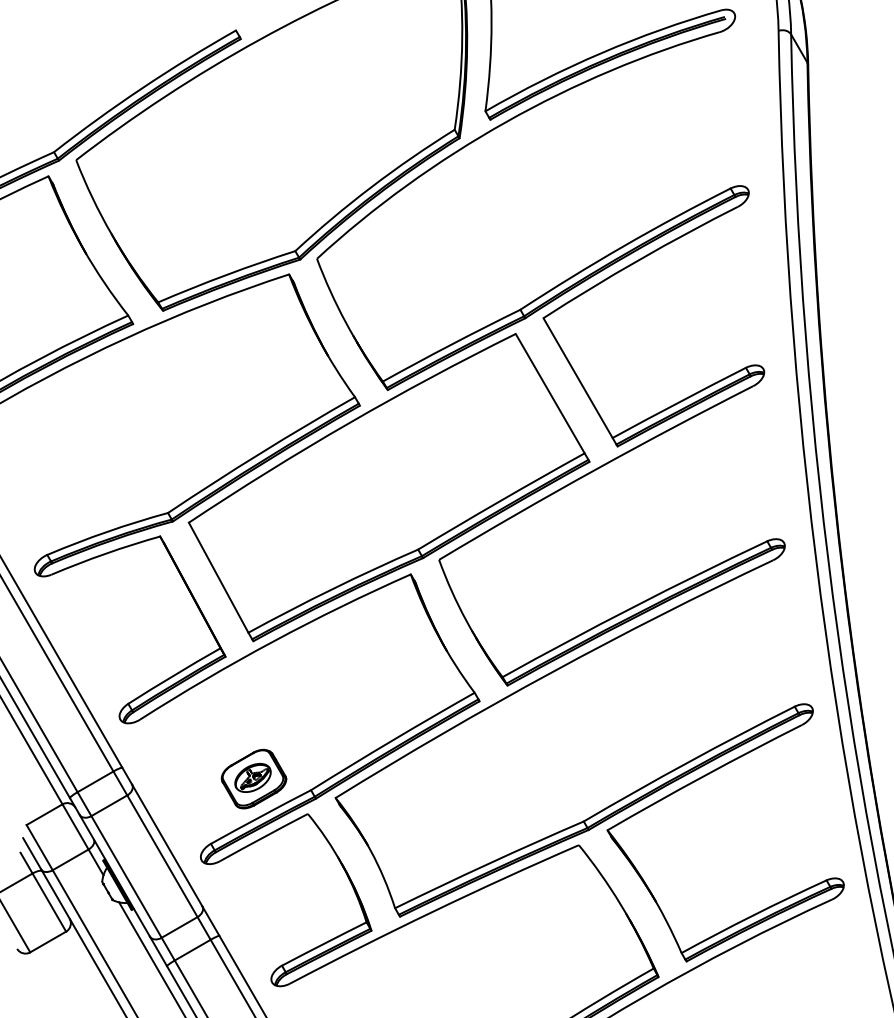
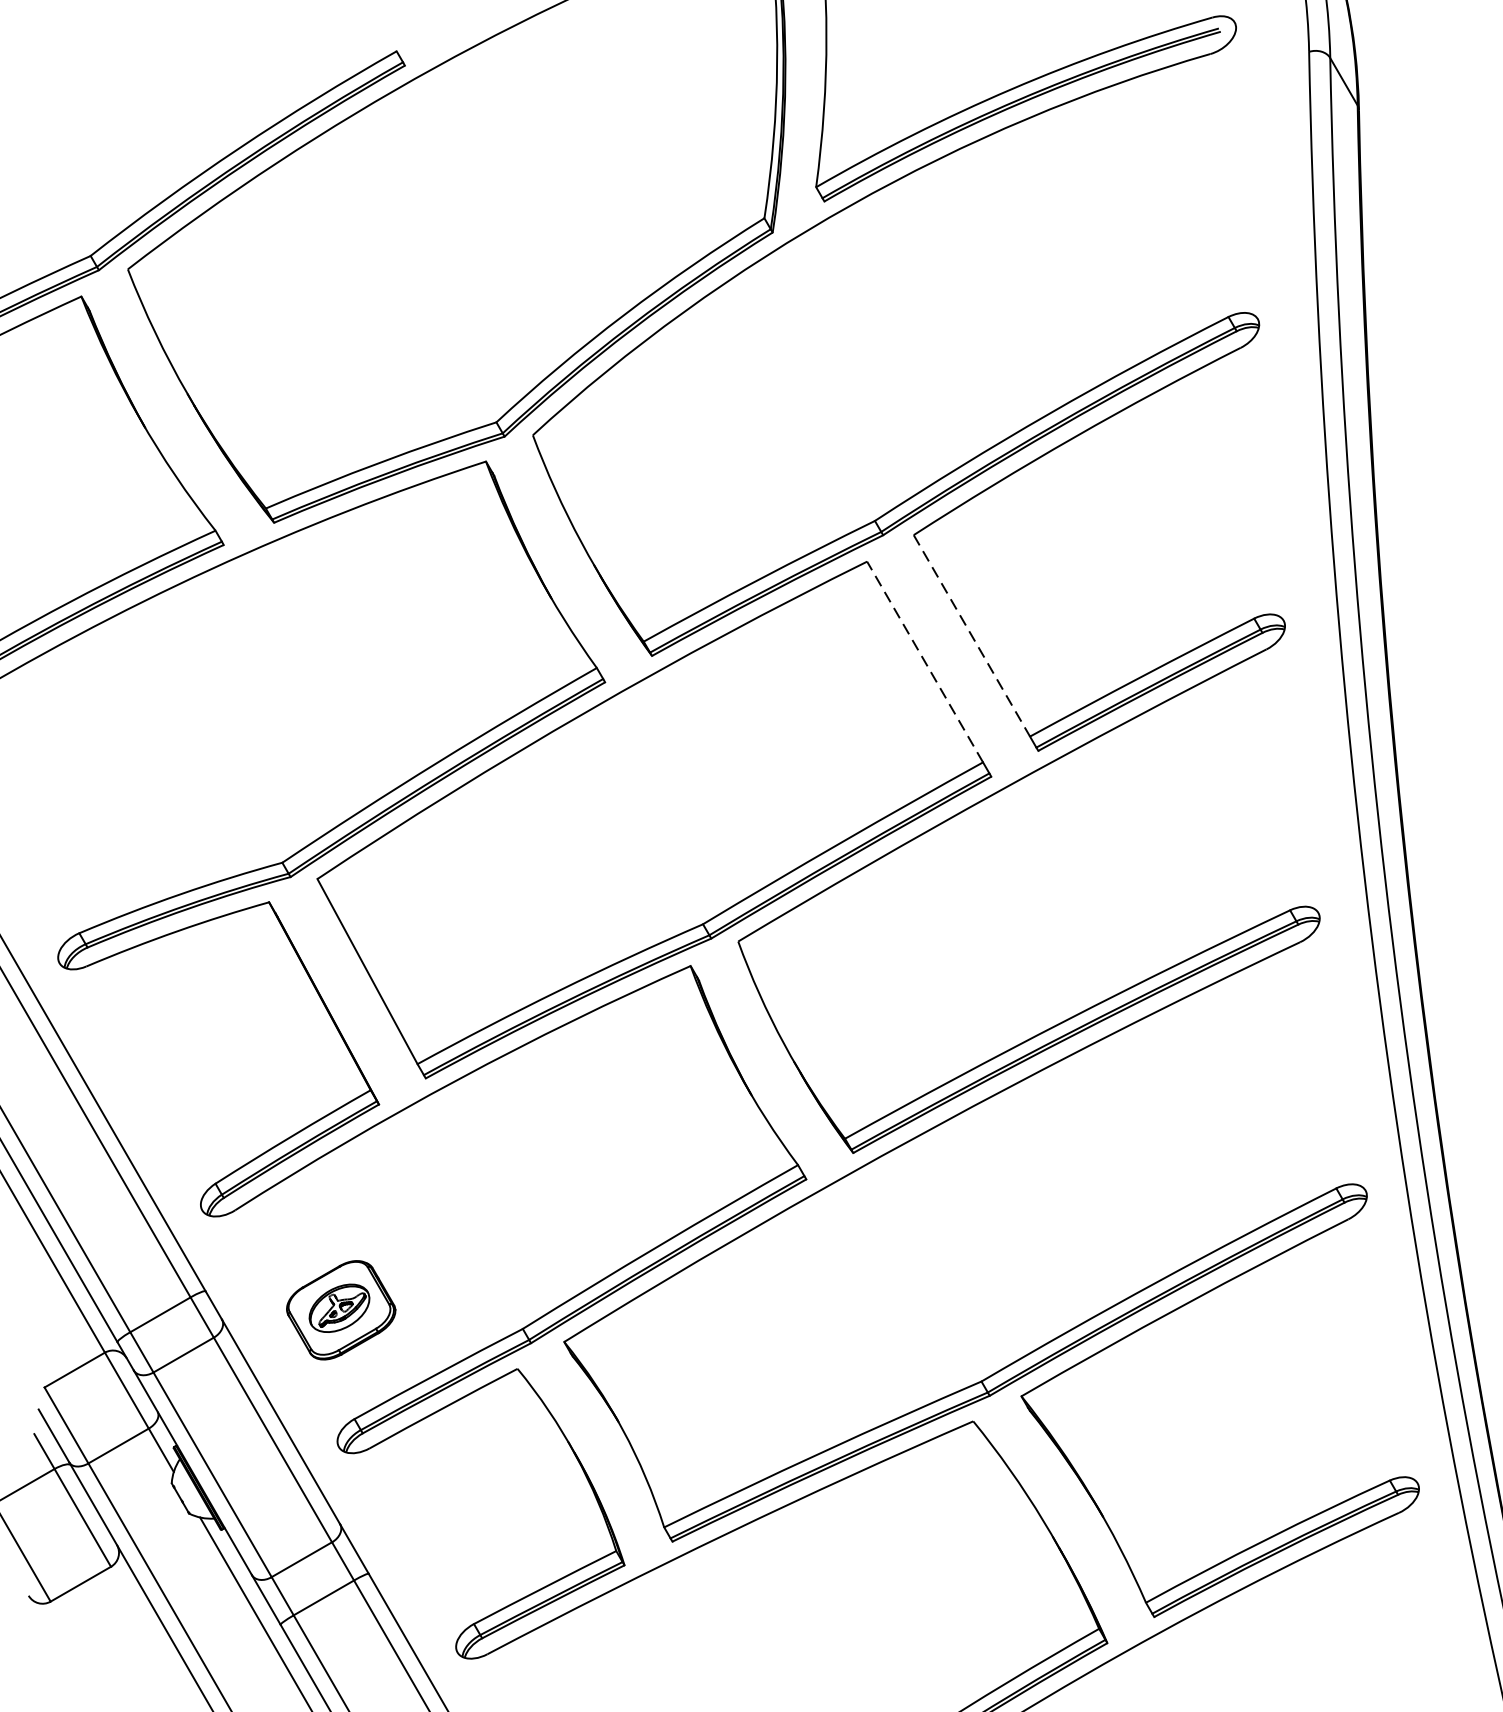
line: (578, 378) -> (972, 636), solid -> dashed
line: (550, 393) -> (925, 661), solid -> dashed
part: (253, 778) -> (340, 1309), moved

